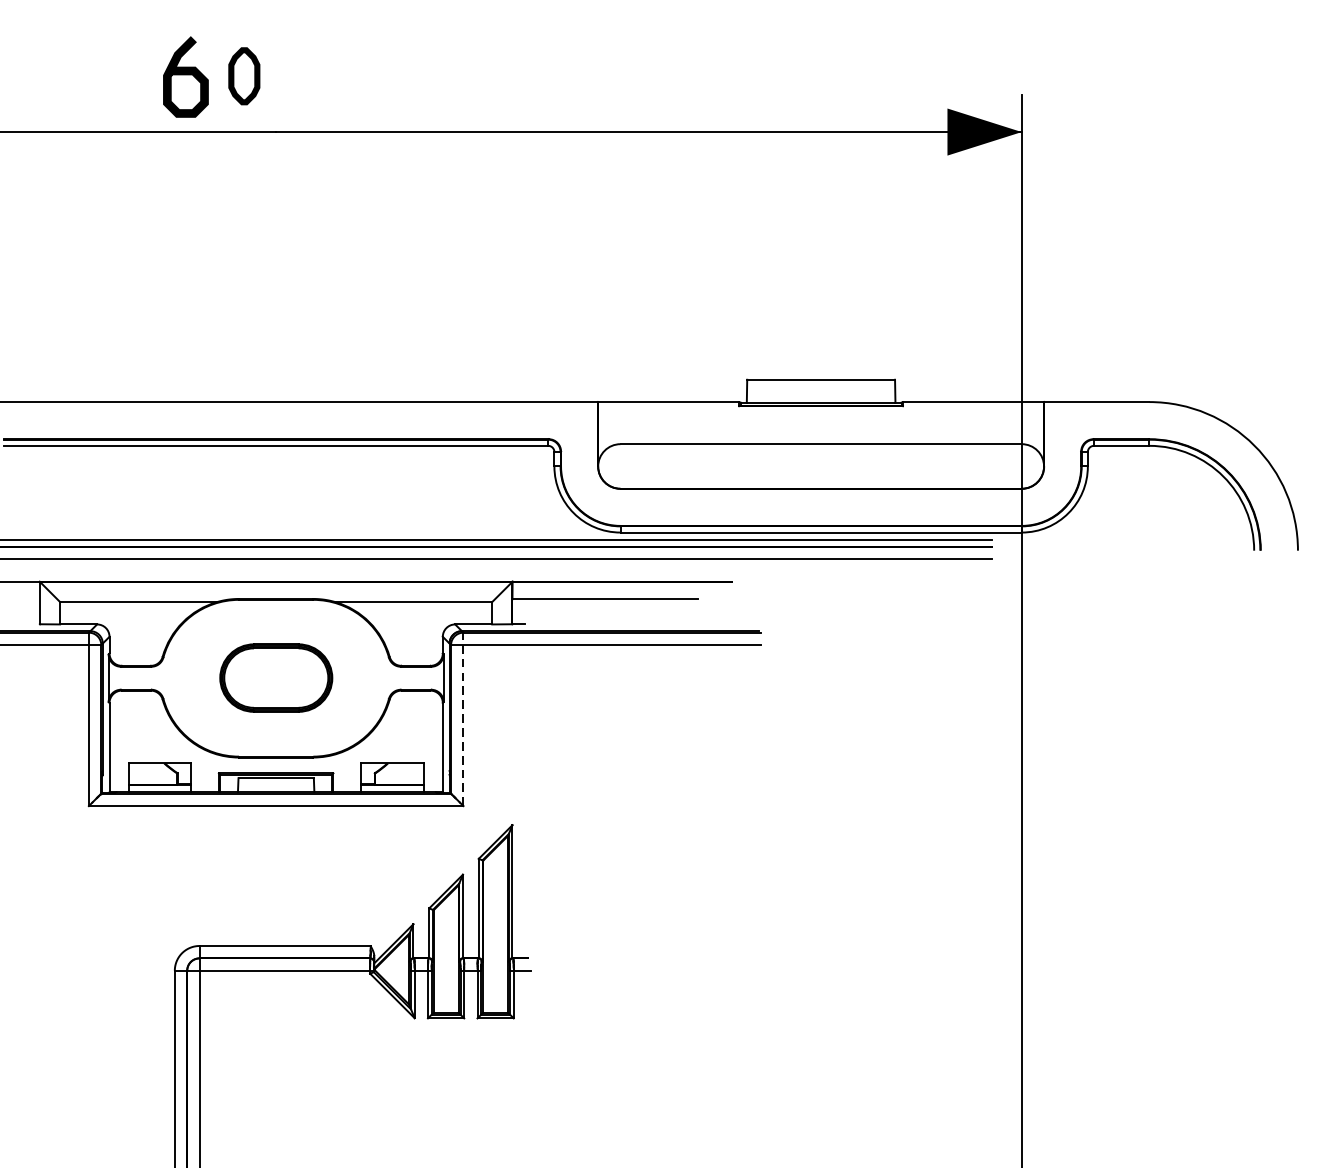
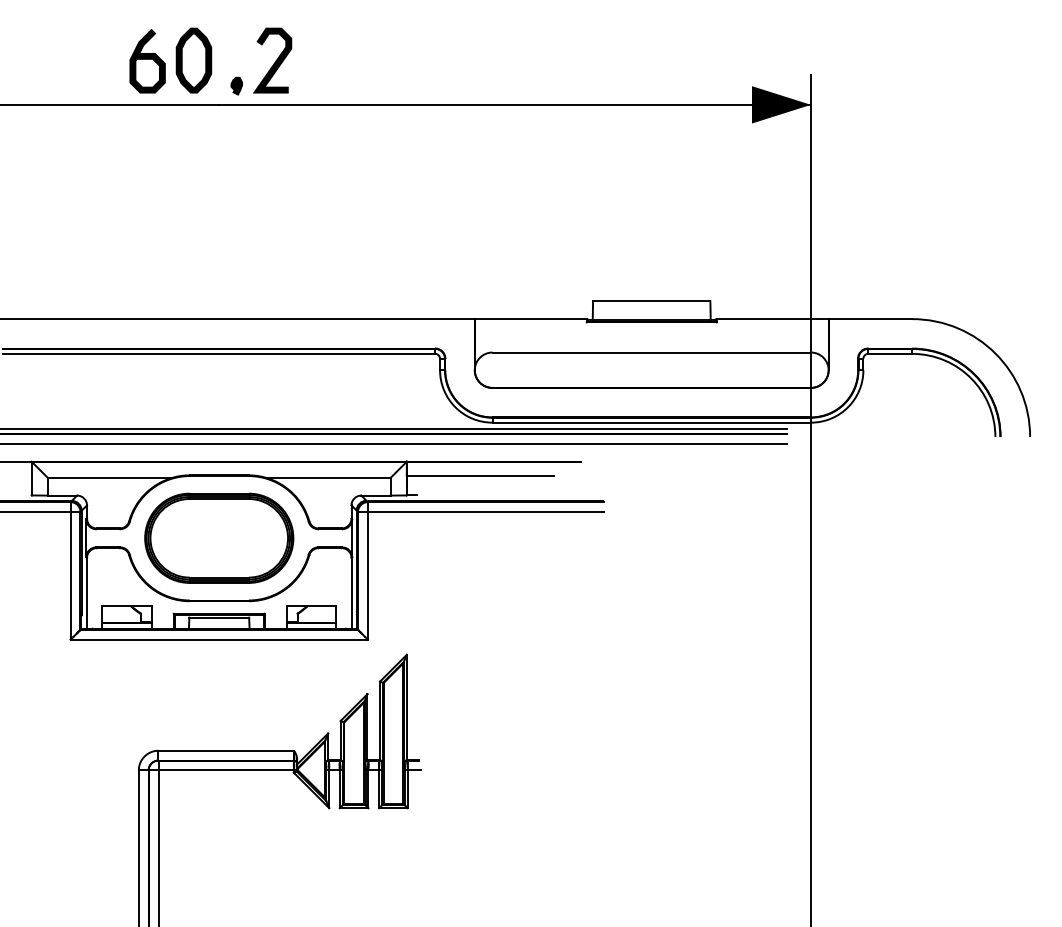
part: (243, 76) -> (193, 60), size x1.43
curve: (345, 78) -> (274, 62), added
part: (297, 107) -> (236, 85), added
part: (276, 677) -> (219, 537), size x1.67
line: (462, 718) -> (367, 570), dashed -> solid

